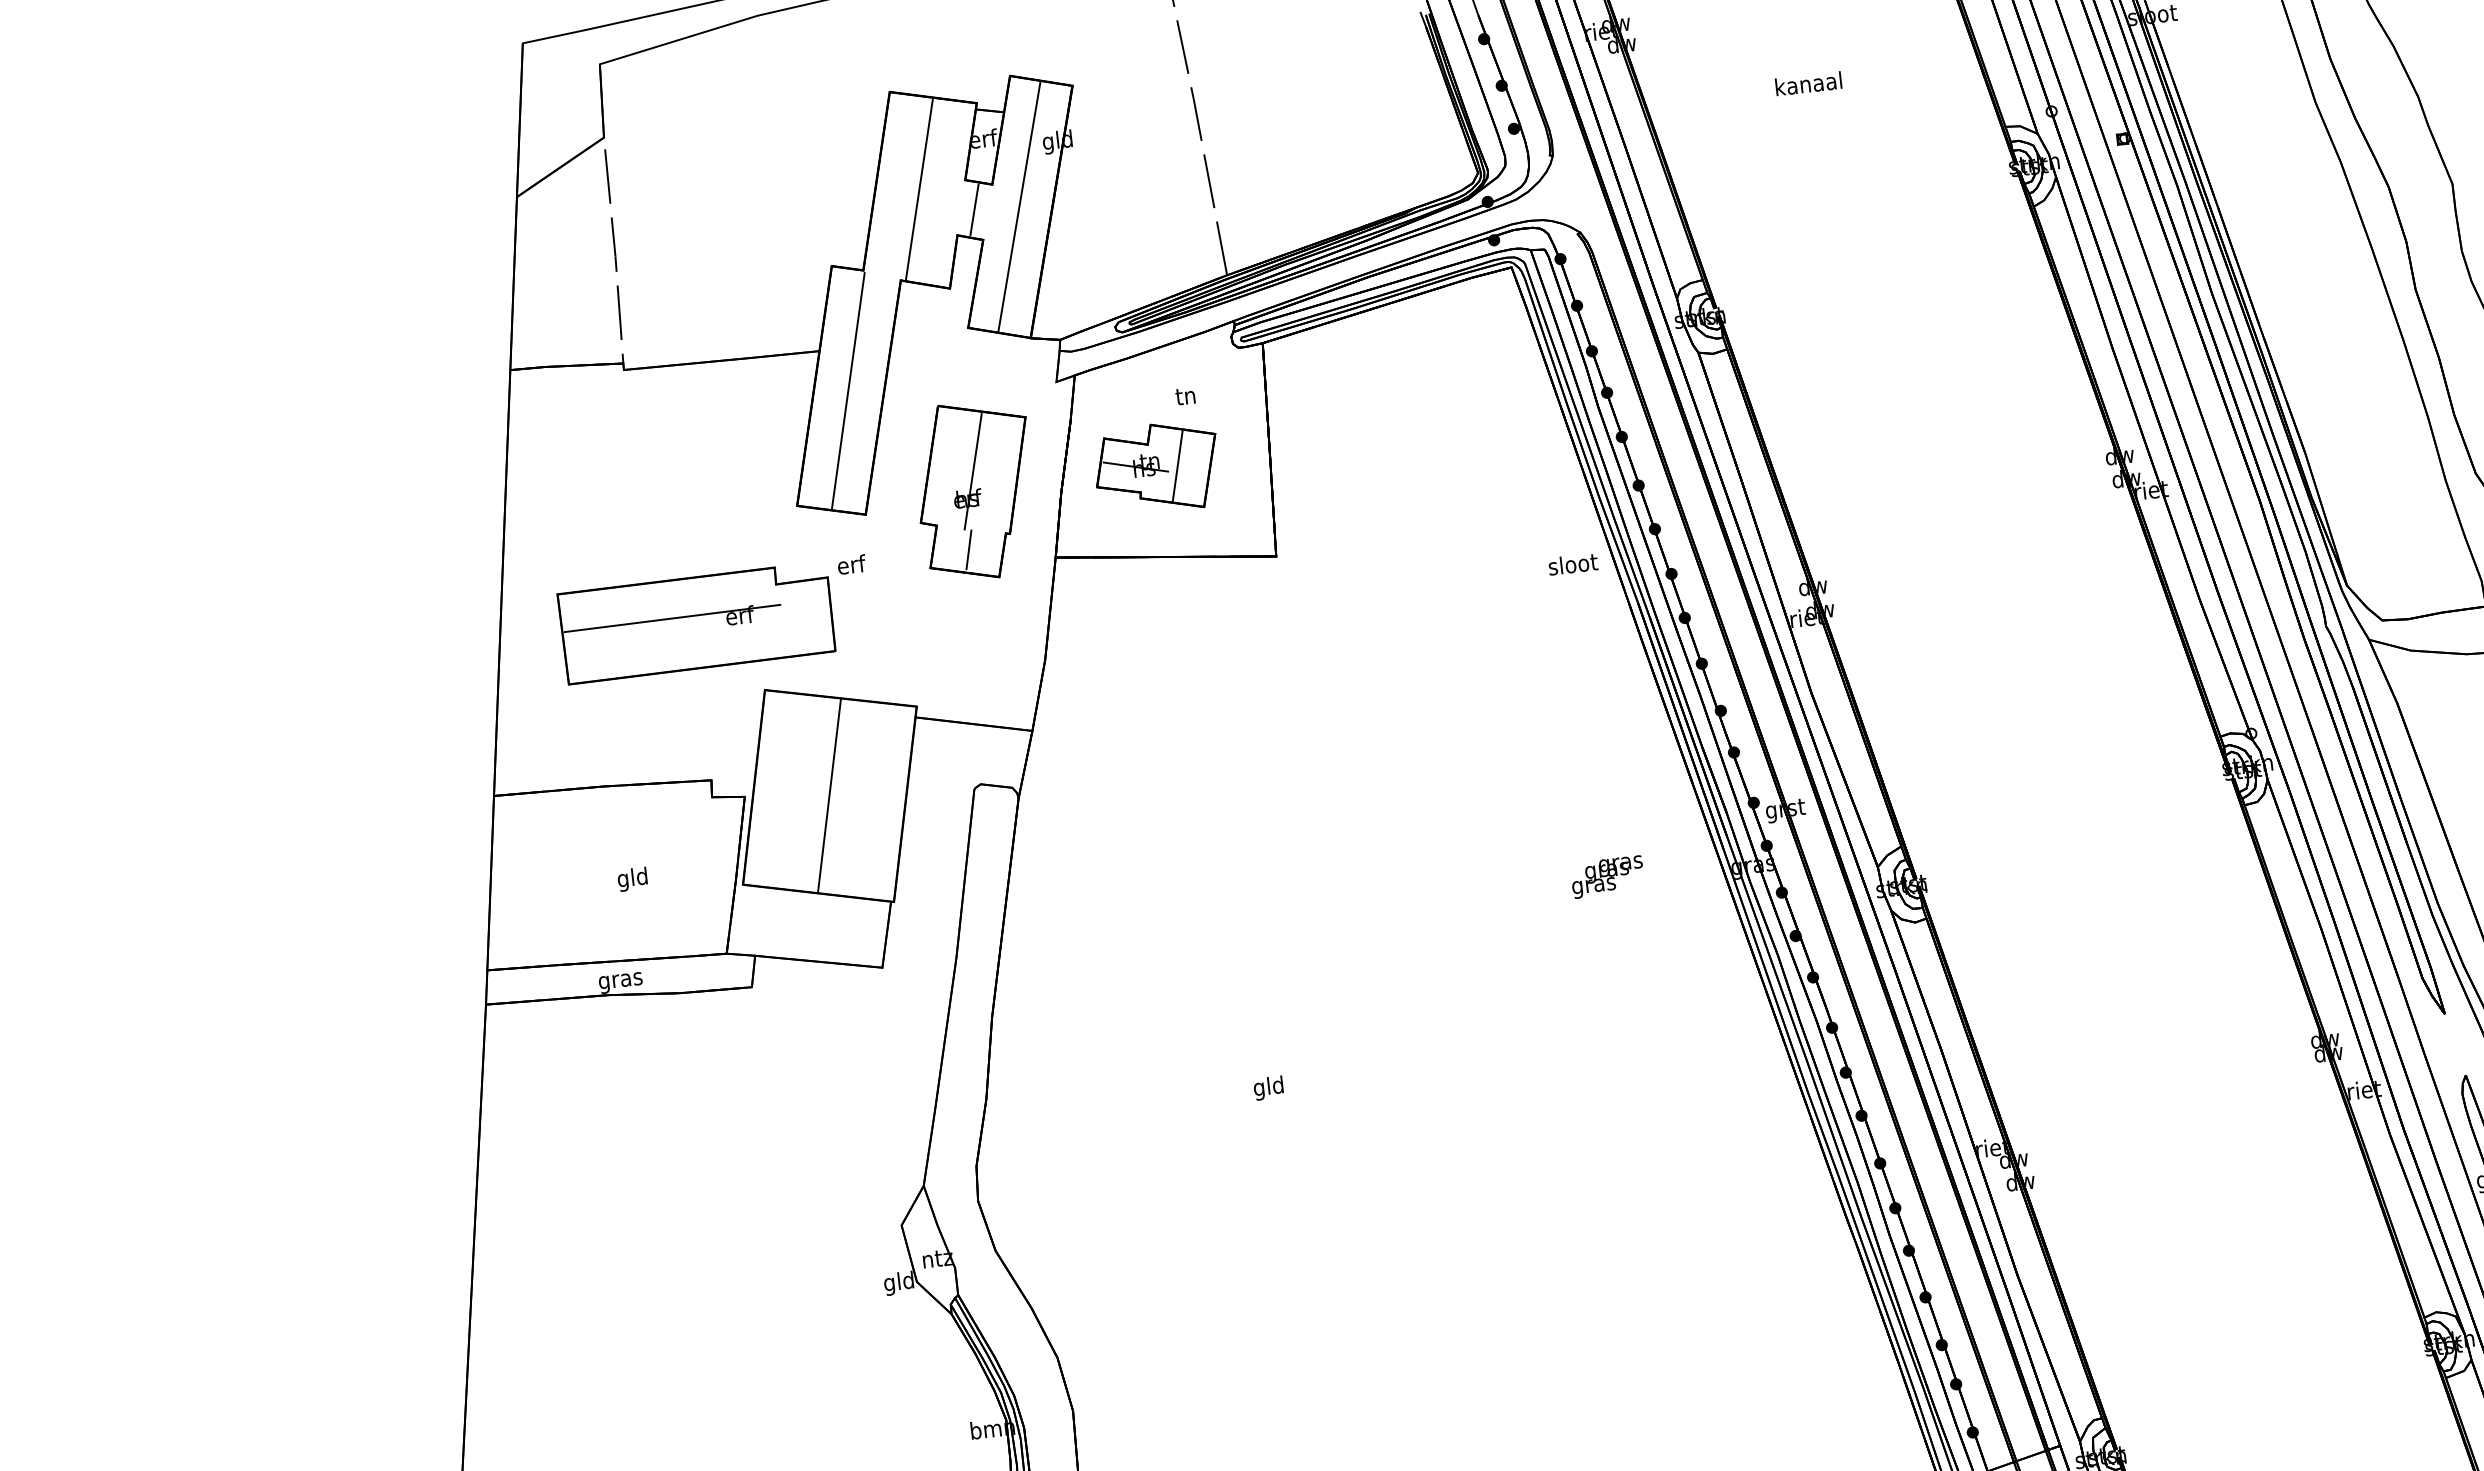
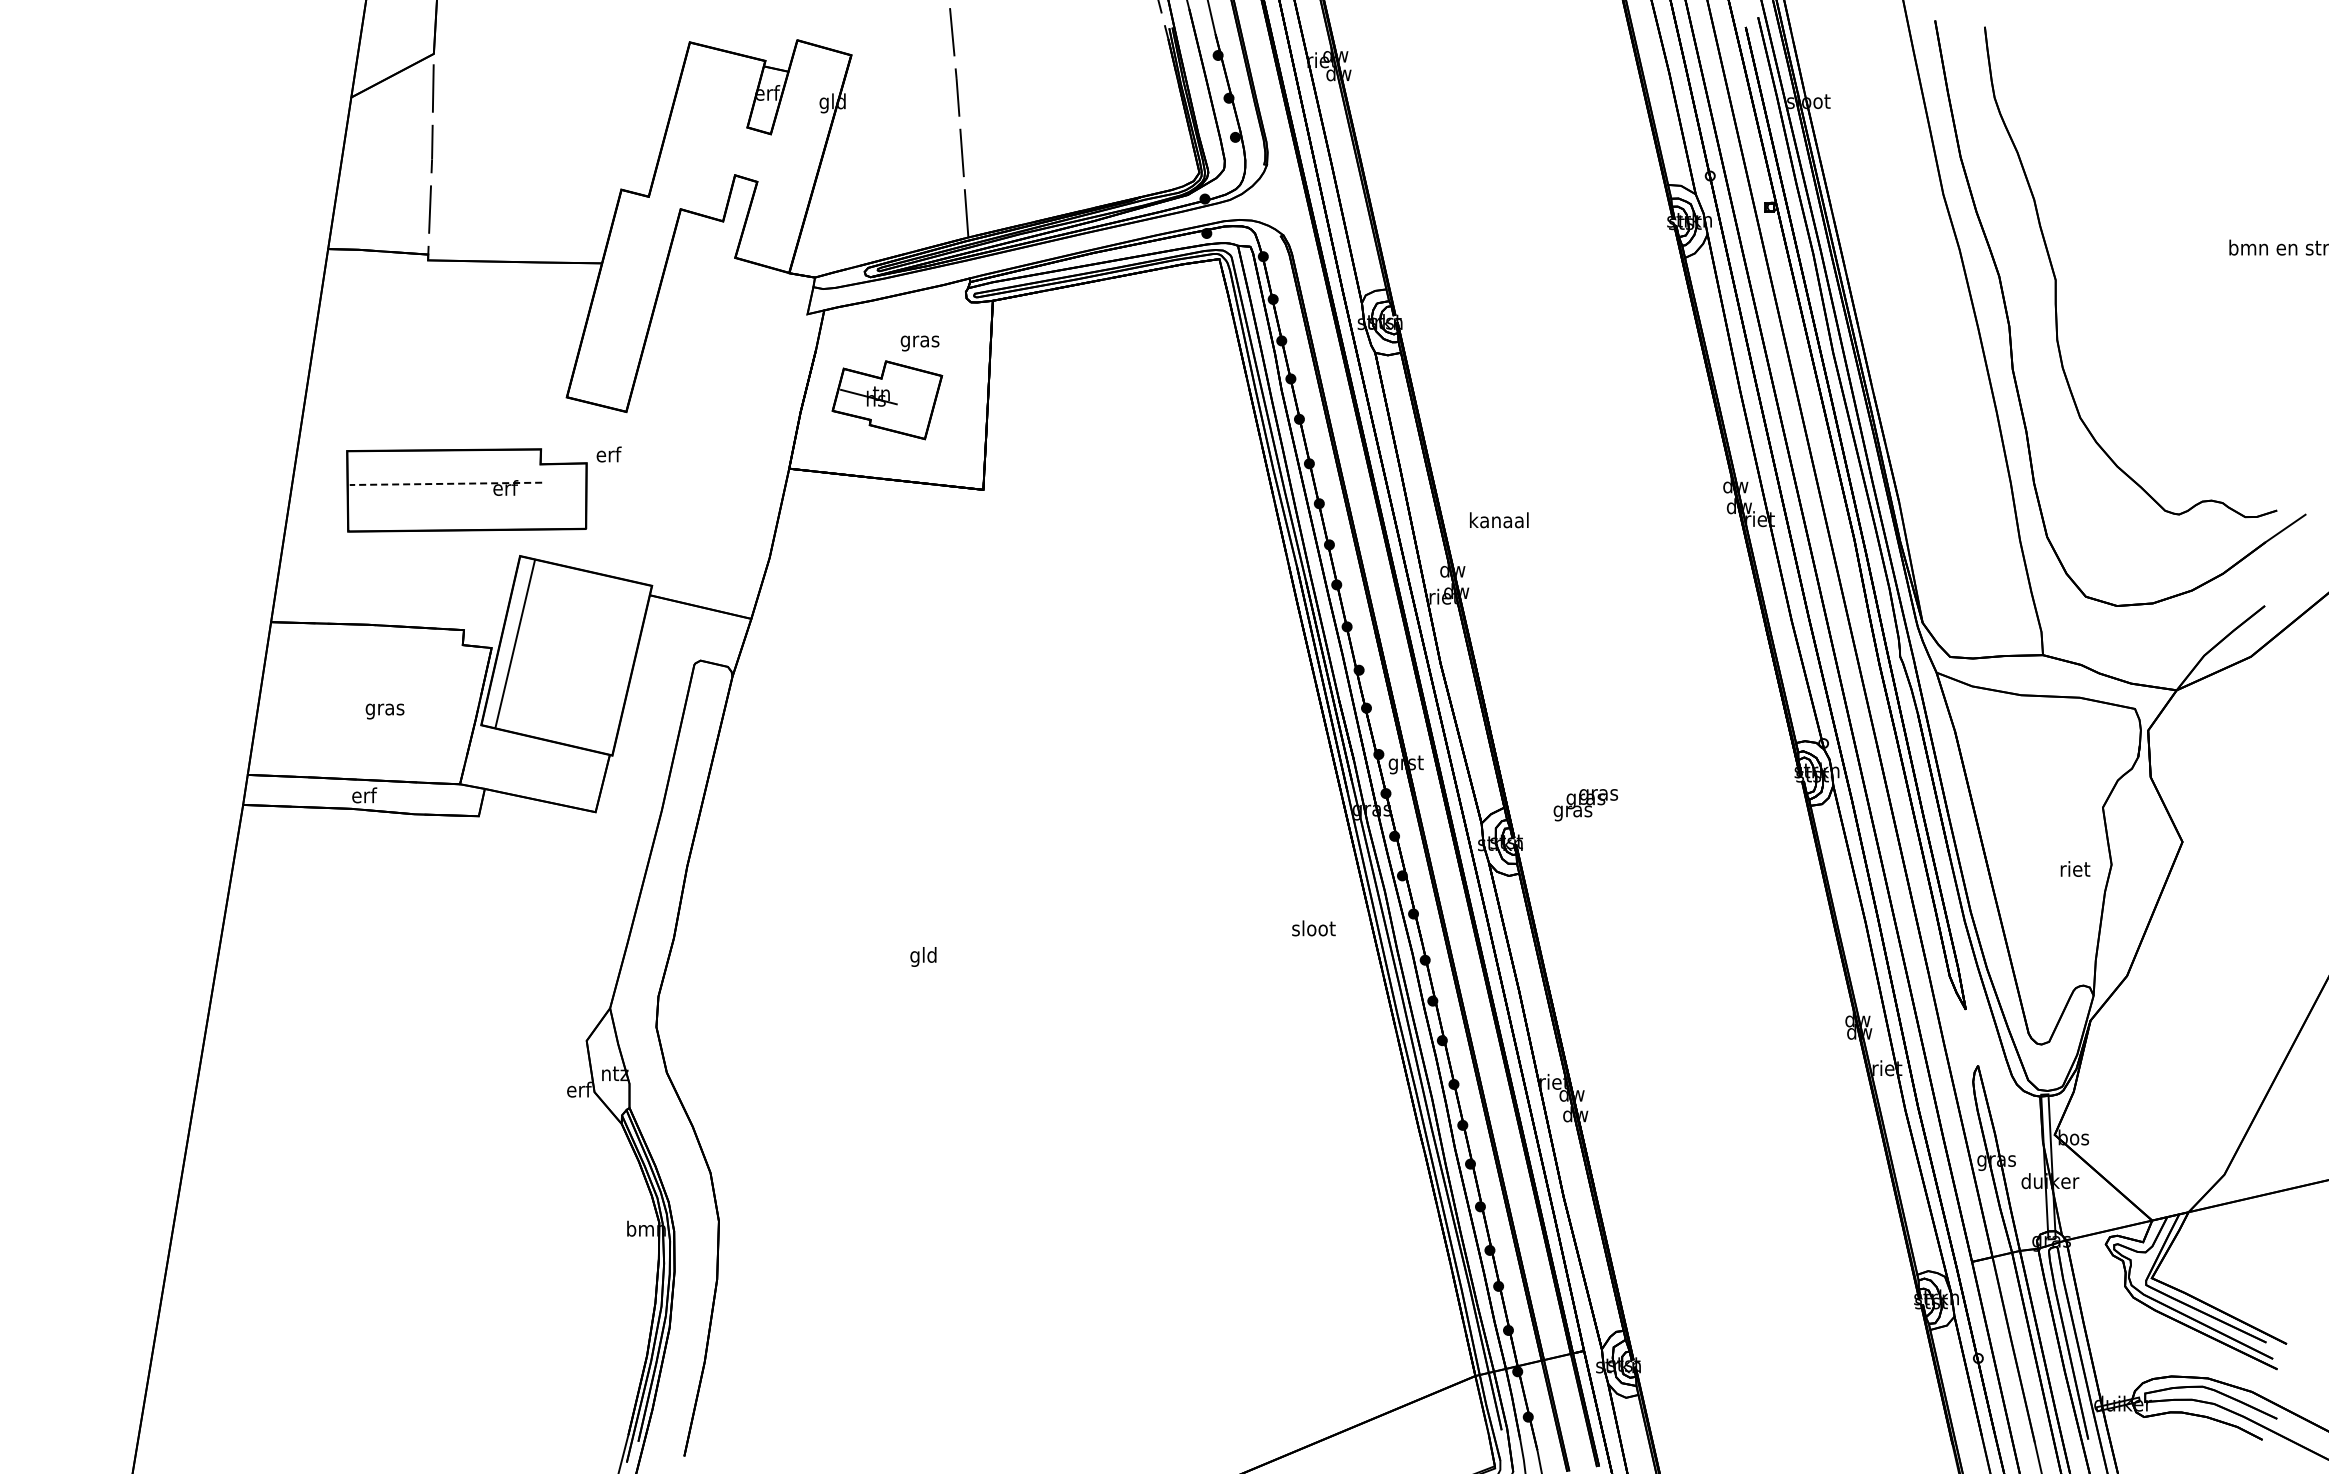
text: (1808, 83) -> (1499, 520), moved
line: (919, 189) -> (706, 131), removed
line: (1019, 206) -> (792, 156), removed
line: (974, 209) -> (752, 154), removed
line: (848, 391) -> (623, 301), removed
text: (1185, 398) -> (919, 341), tn -> gras
line: (1177, 466) -> (905, 400), removed
part: (975, 490) -> (725, 401), removed
text: (1572, 564) -> (1313, 928), moved
line: (671, 618) -> (445, 483), solid -> dashed
line: (828, 795) -> (514, 643), moved
text: (1607, 877) -> (1585, 805), moved
text: (632, 879) -> (384, 709), gld -> gras
text: (620, 980) -> (363, 797), gras -> erf
text: (898, 1283) -> (578, 1091), gld -> erf

